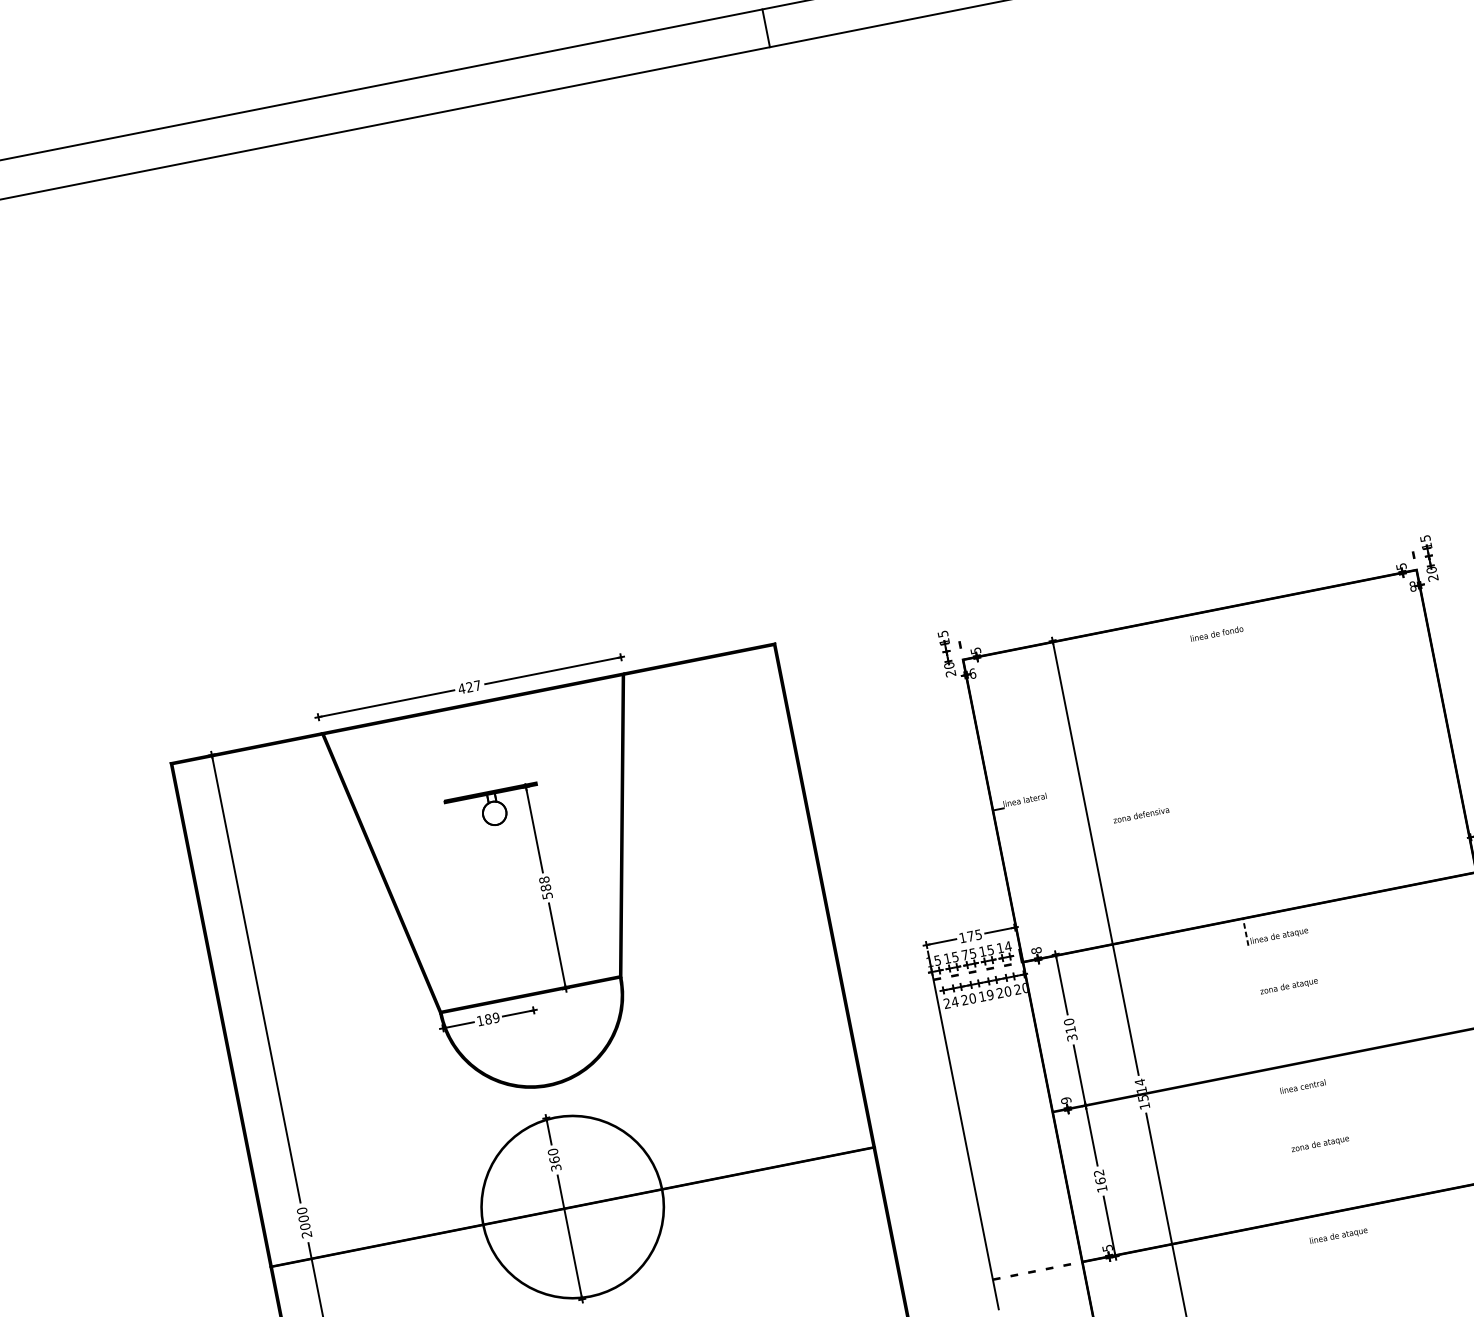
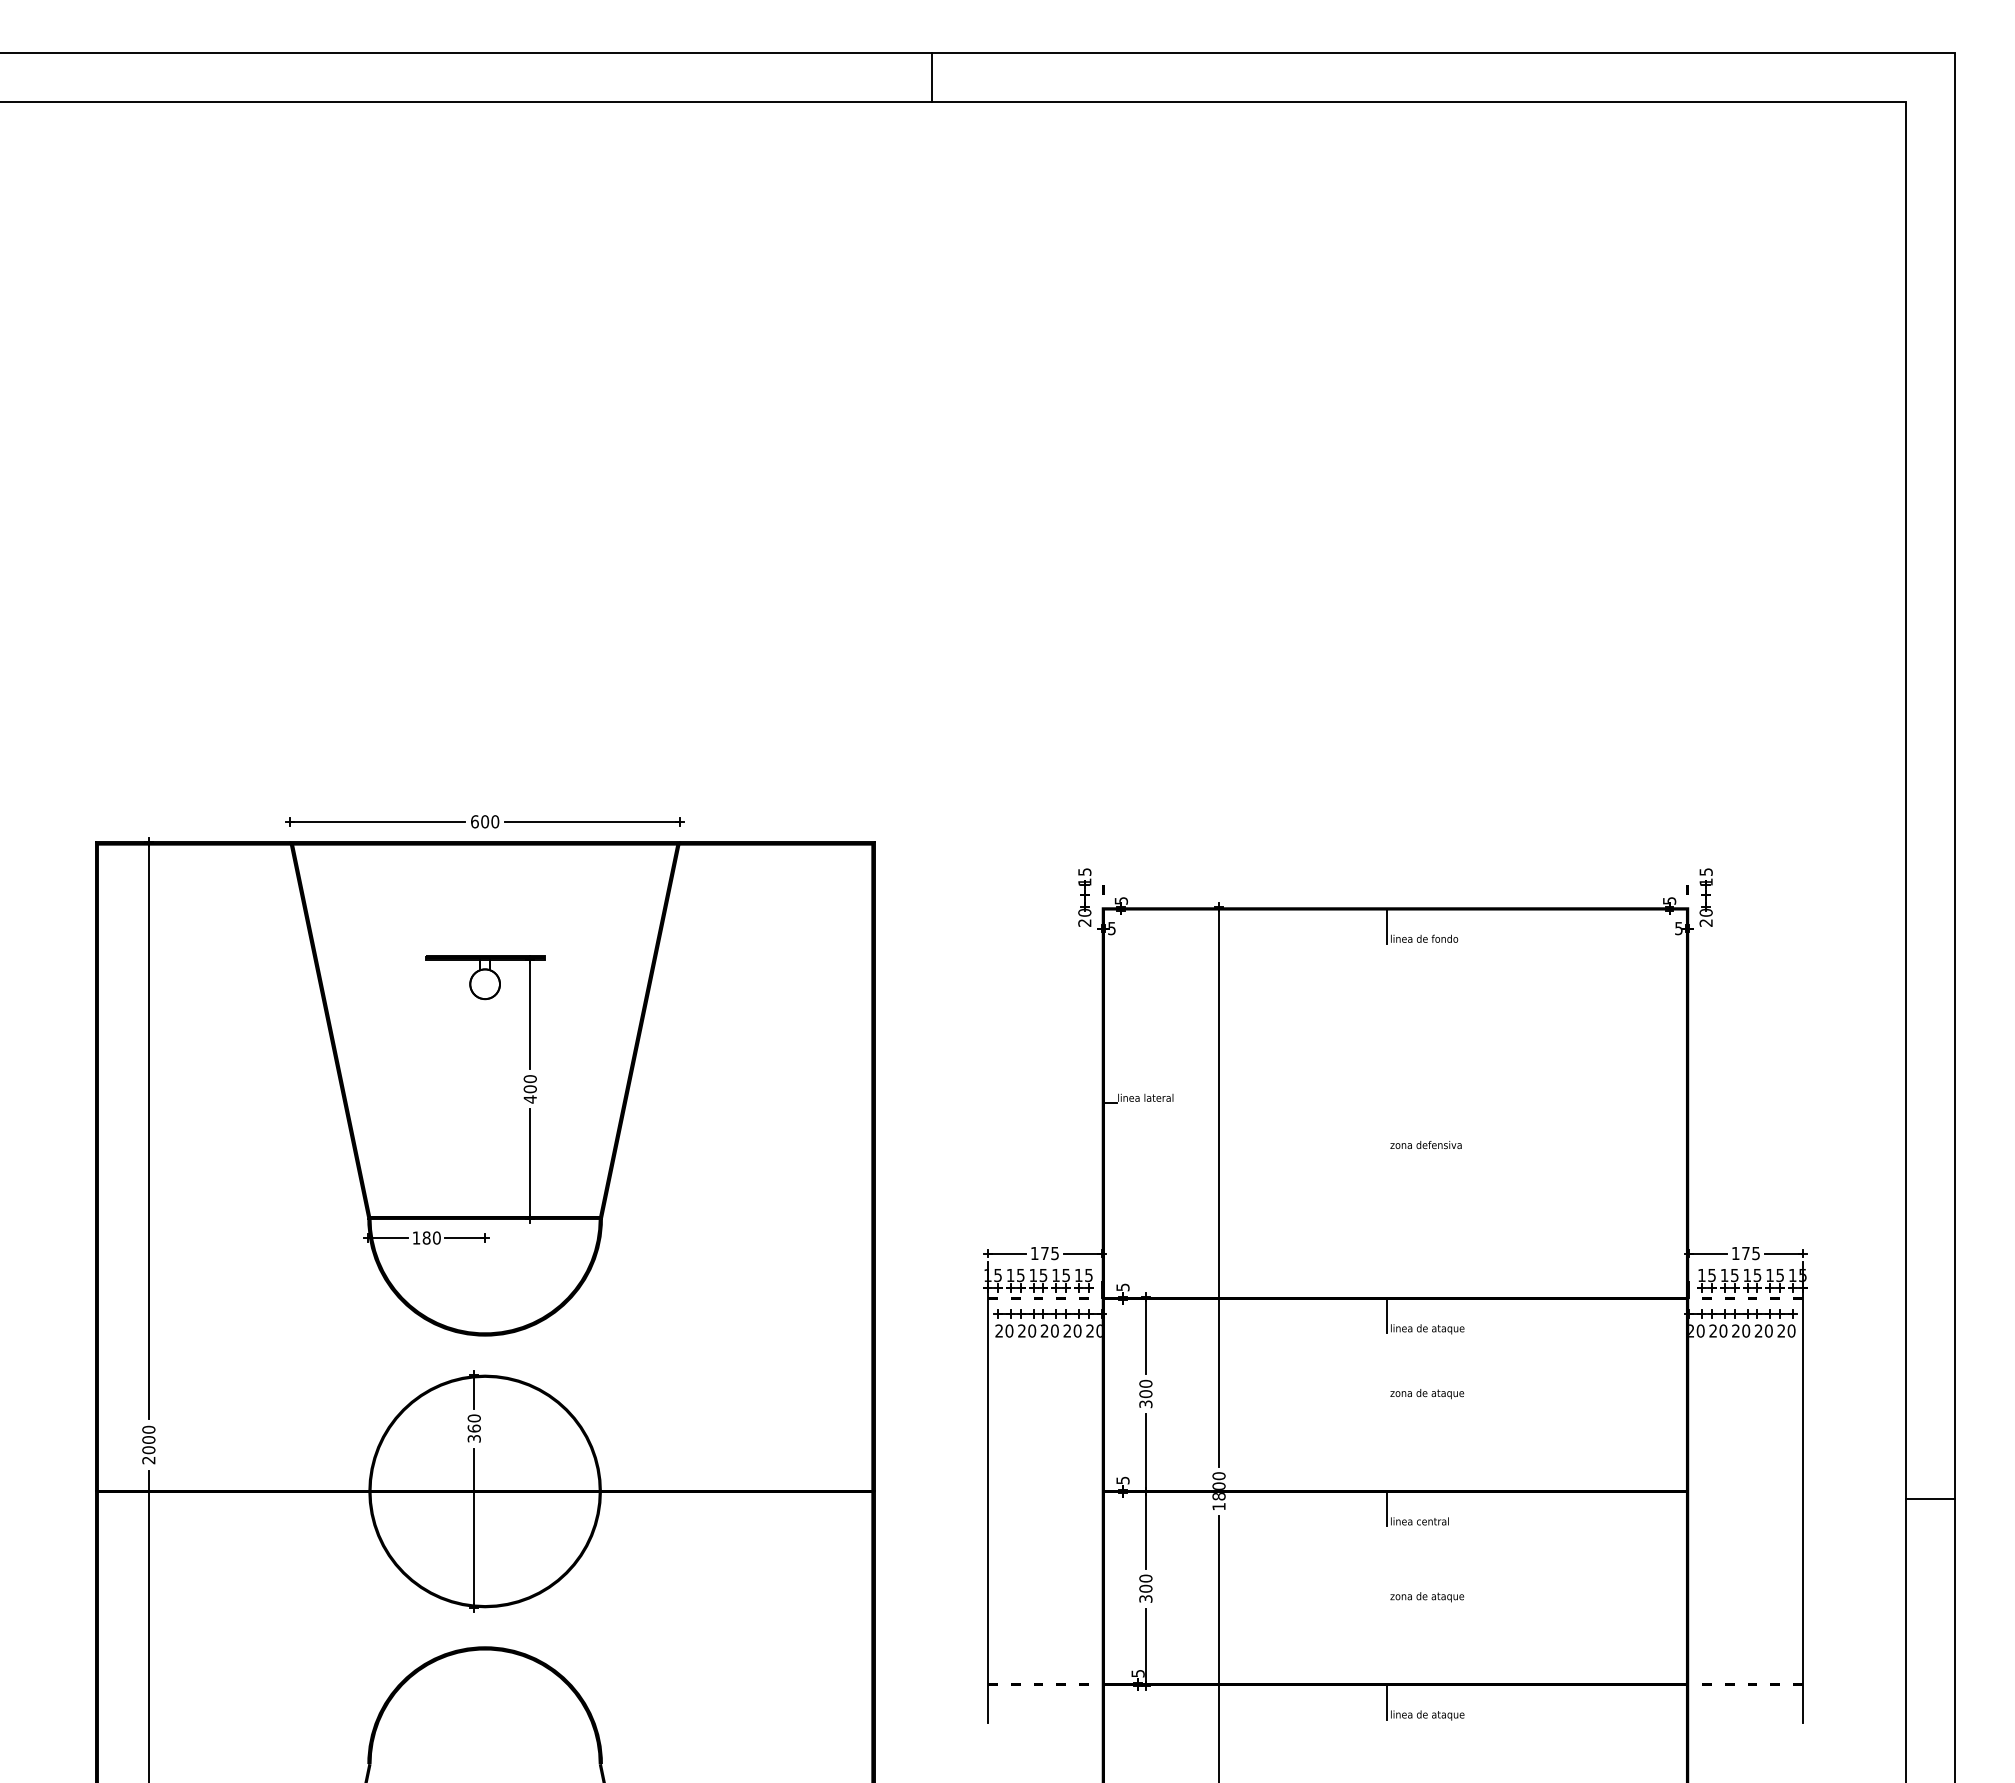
line: (766, 28) -> (932, 77), moved
text: (1412, 586) -> (1678, 928), 8 -> 5
line: (1185, 629) -> (1386, 925), added
text: (972, 673) -> (1111, 928), 6 -> 5
text: (469, 687) -> (484, 821), 427 -> 600
text: (1140, 815) -> (1425, 1145), moved
text: (545, 888) -> (529, 1089), 588 -> 400
line: (1245, 931) -> (1386, 1315), dashed -> solid
text: (1007, 946) -> (1088, 1275), 14 -> 15
text: (1036, 950) -> (1122, 1287), 8 -> 5
text: (965, 955) -> (1033, 1275), 75 -> 15
text: (986, 995) -> (1049, 1330), 19 -> 20
text: (955, 1001) -> (1009, 1330), 24 -> 20
text: (495, 1017) -> (436, 1237), 189 -> 180
text: (1070, 1030) -> (1145, 1394), 310 -> 300
line: (1275, 1081) -> (1386, 1508), added
text: (1141, 1090) -> (1218, 1486), 1514 -> 1800
text: (1065, 1100) -> (1122, 1480), 9 -> 5
text: (1100, 1180) -> (1145, 1588), 162 -> 300
line: (1304, 1231) -> (1386, 1701), added

